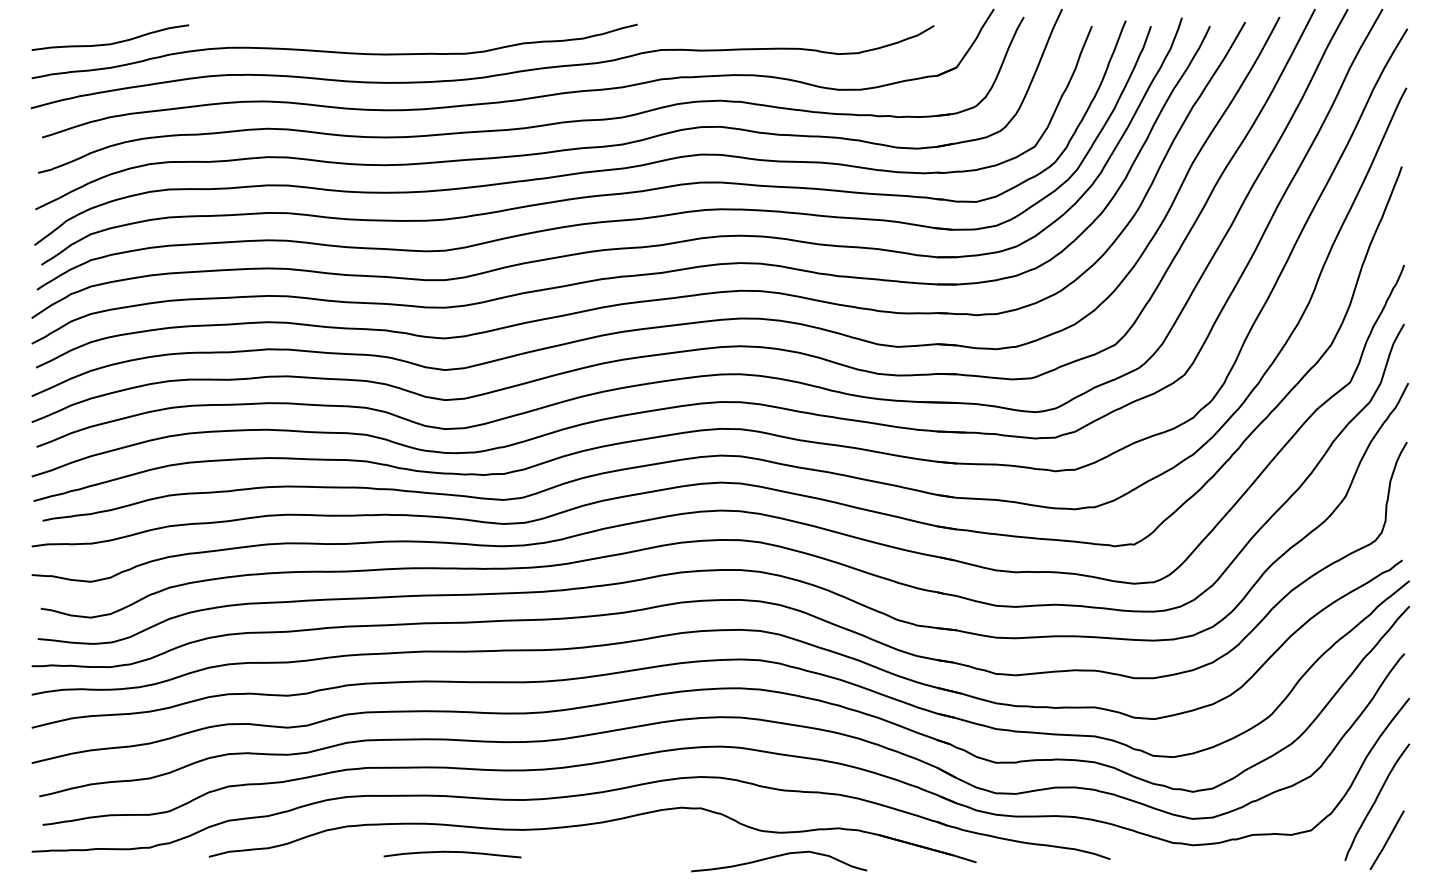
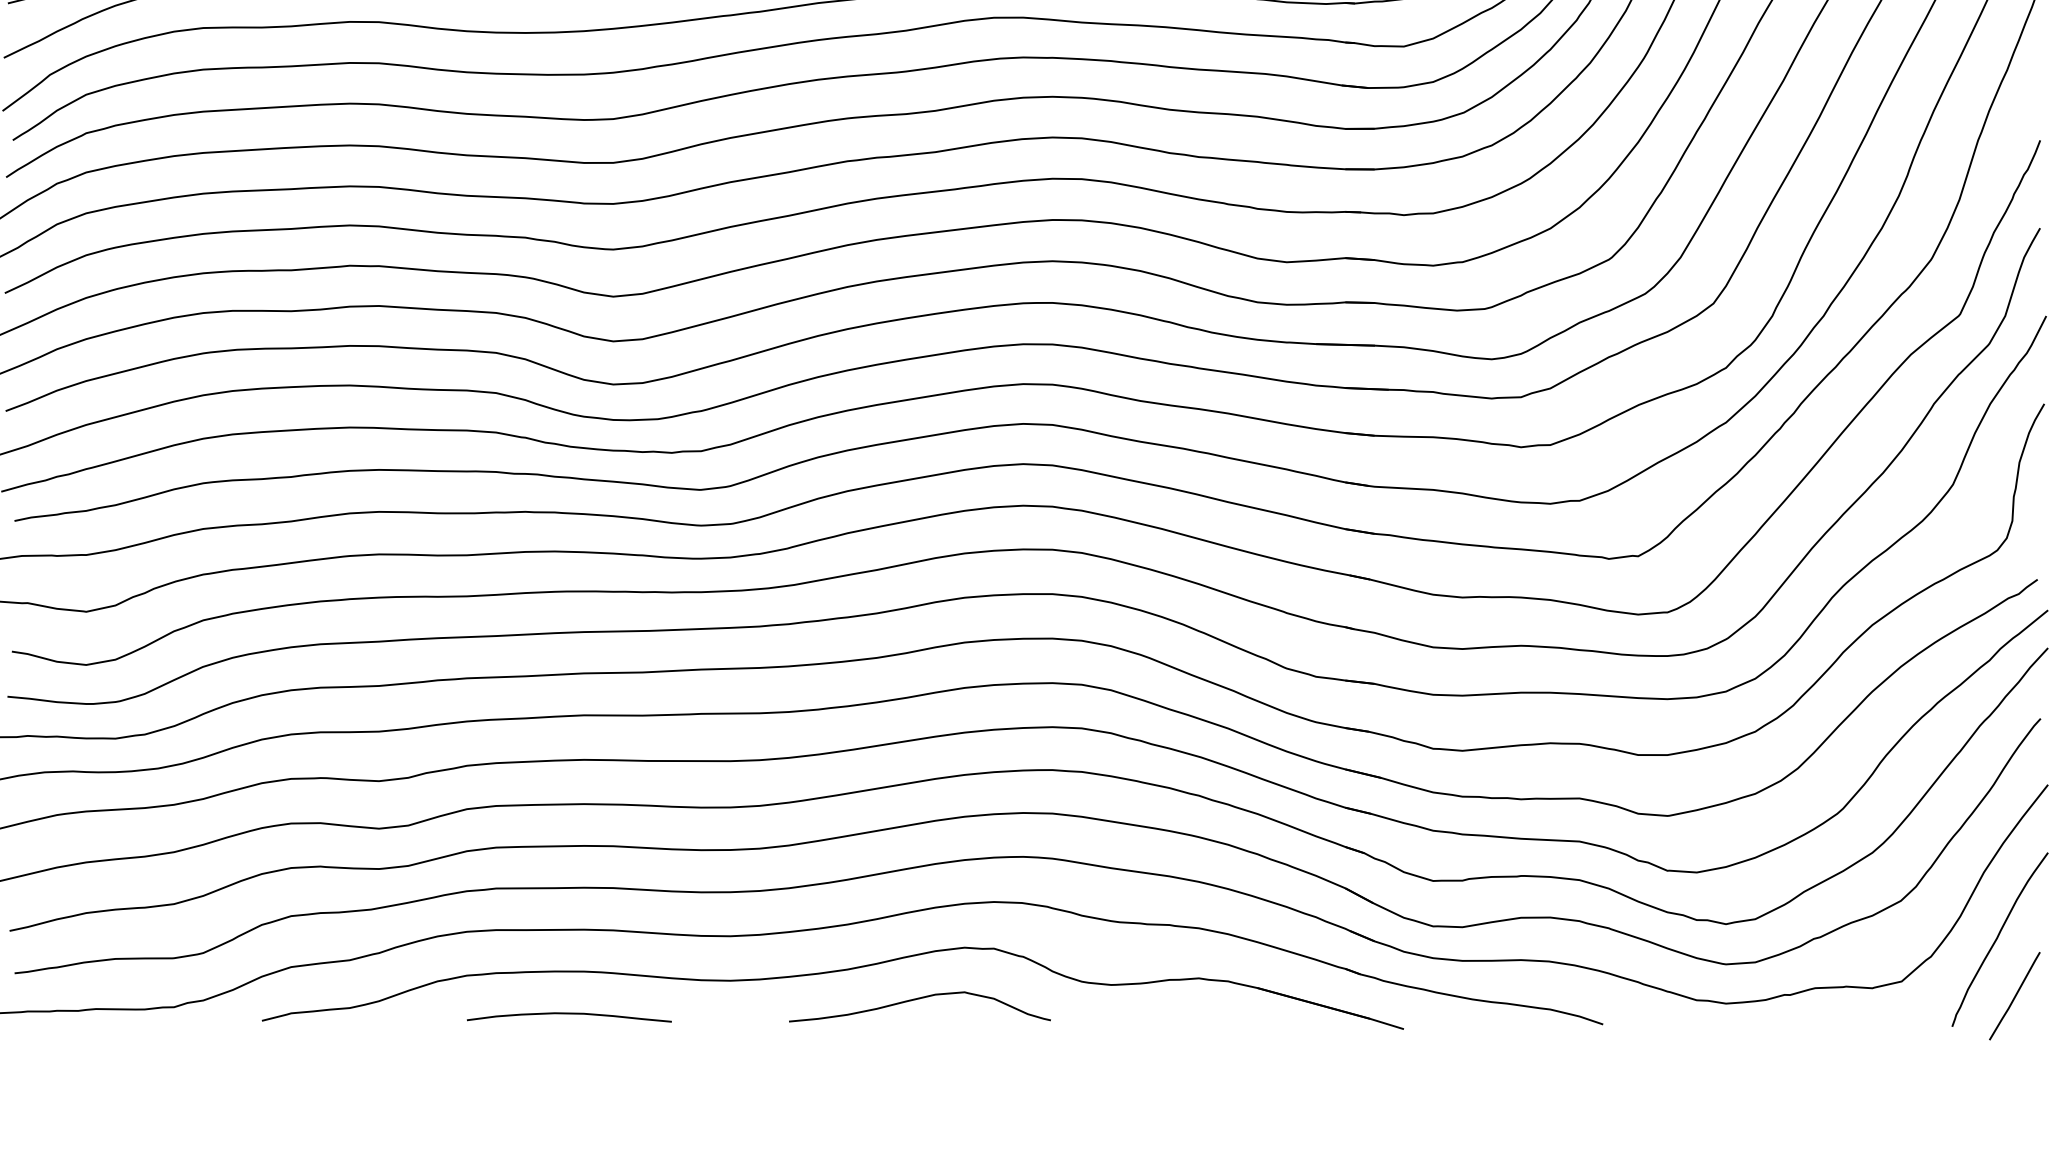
curve: (452, 852) -> (569, 1014), moved
curve: (779, 856) -> (920, 999), moved

